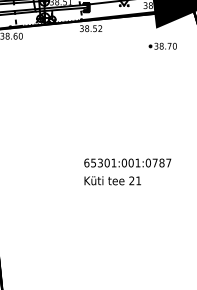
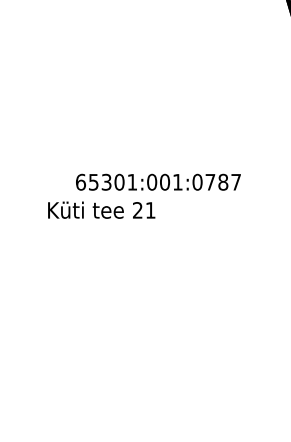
text: (127, 162) -> (157, 181), moved

